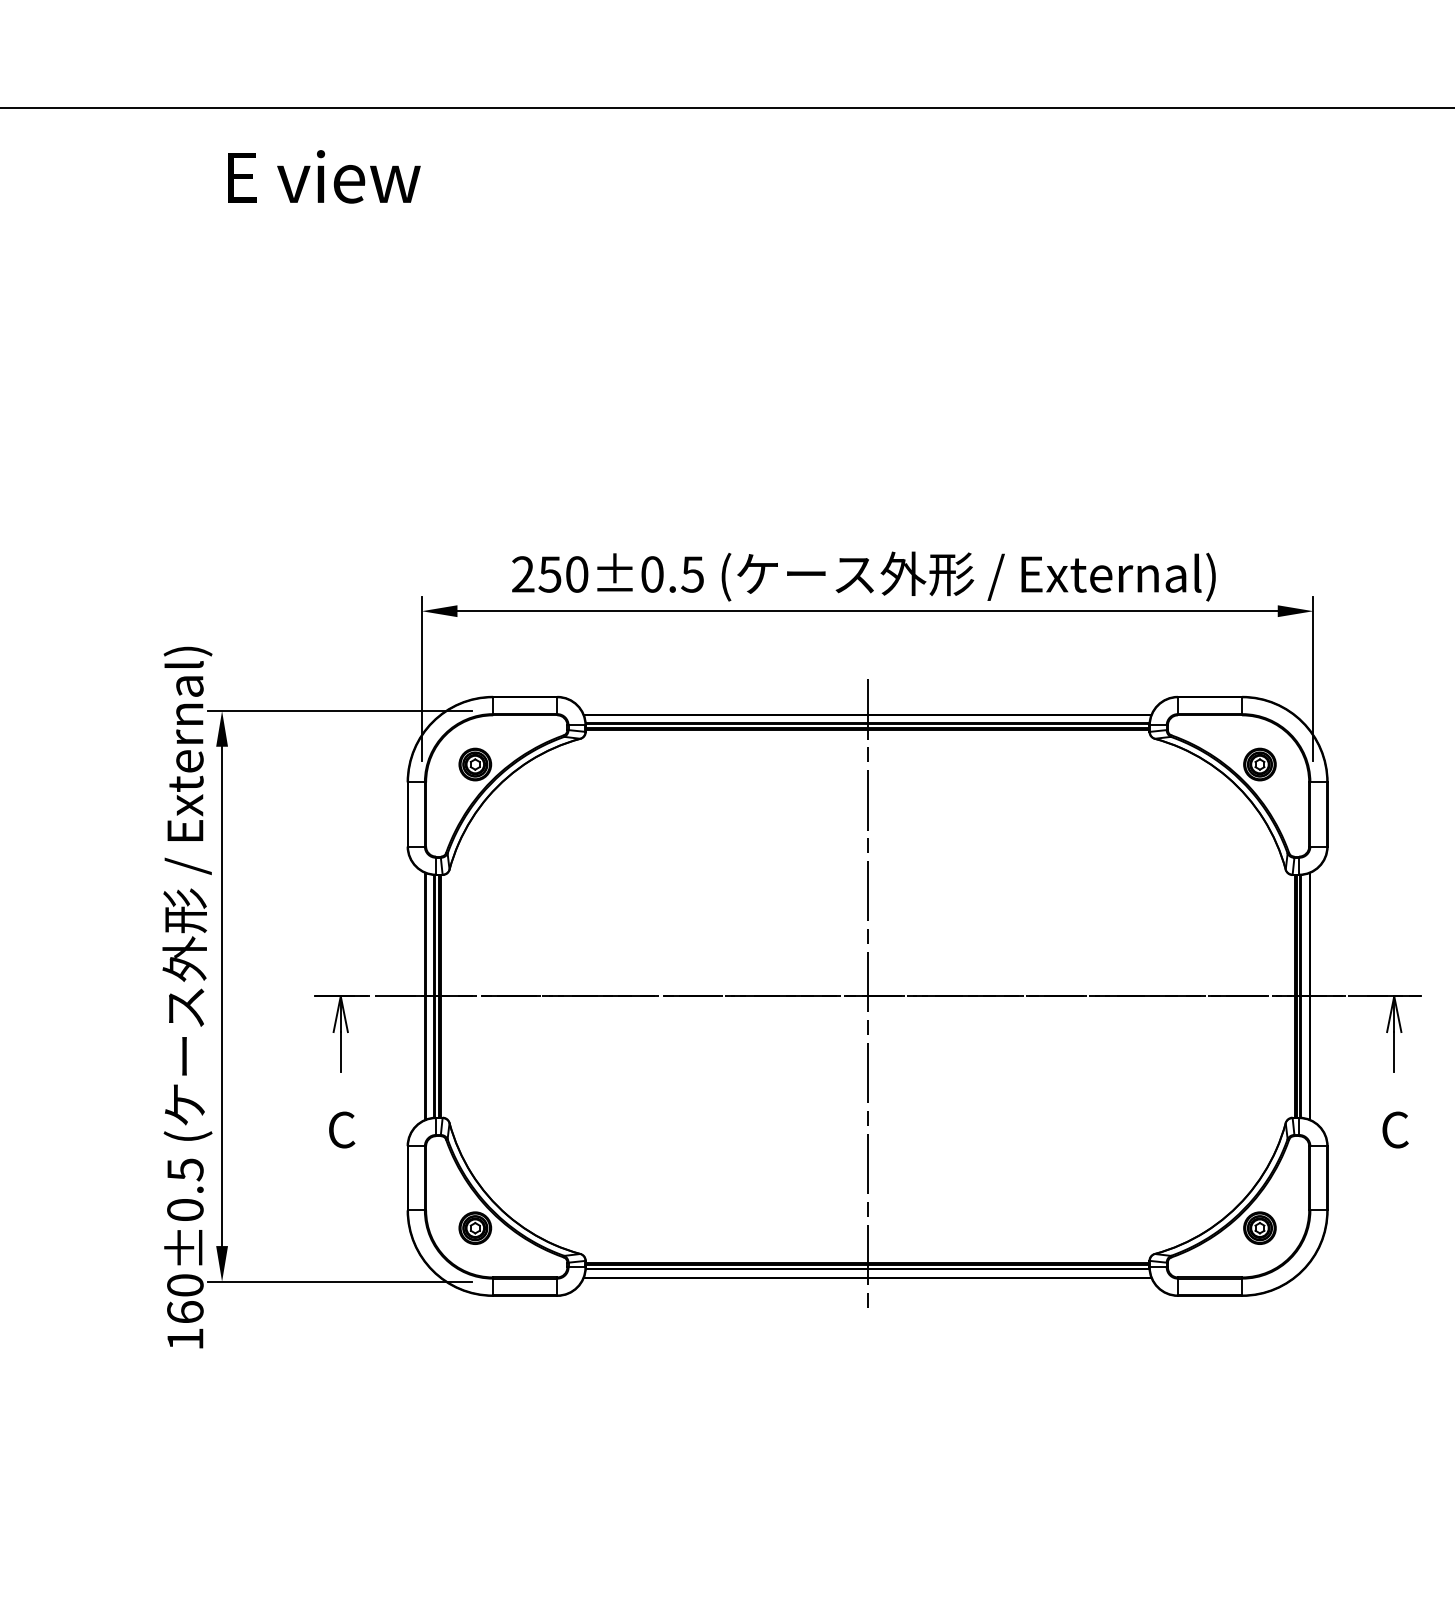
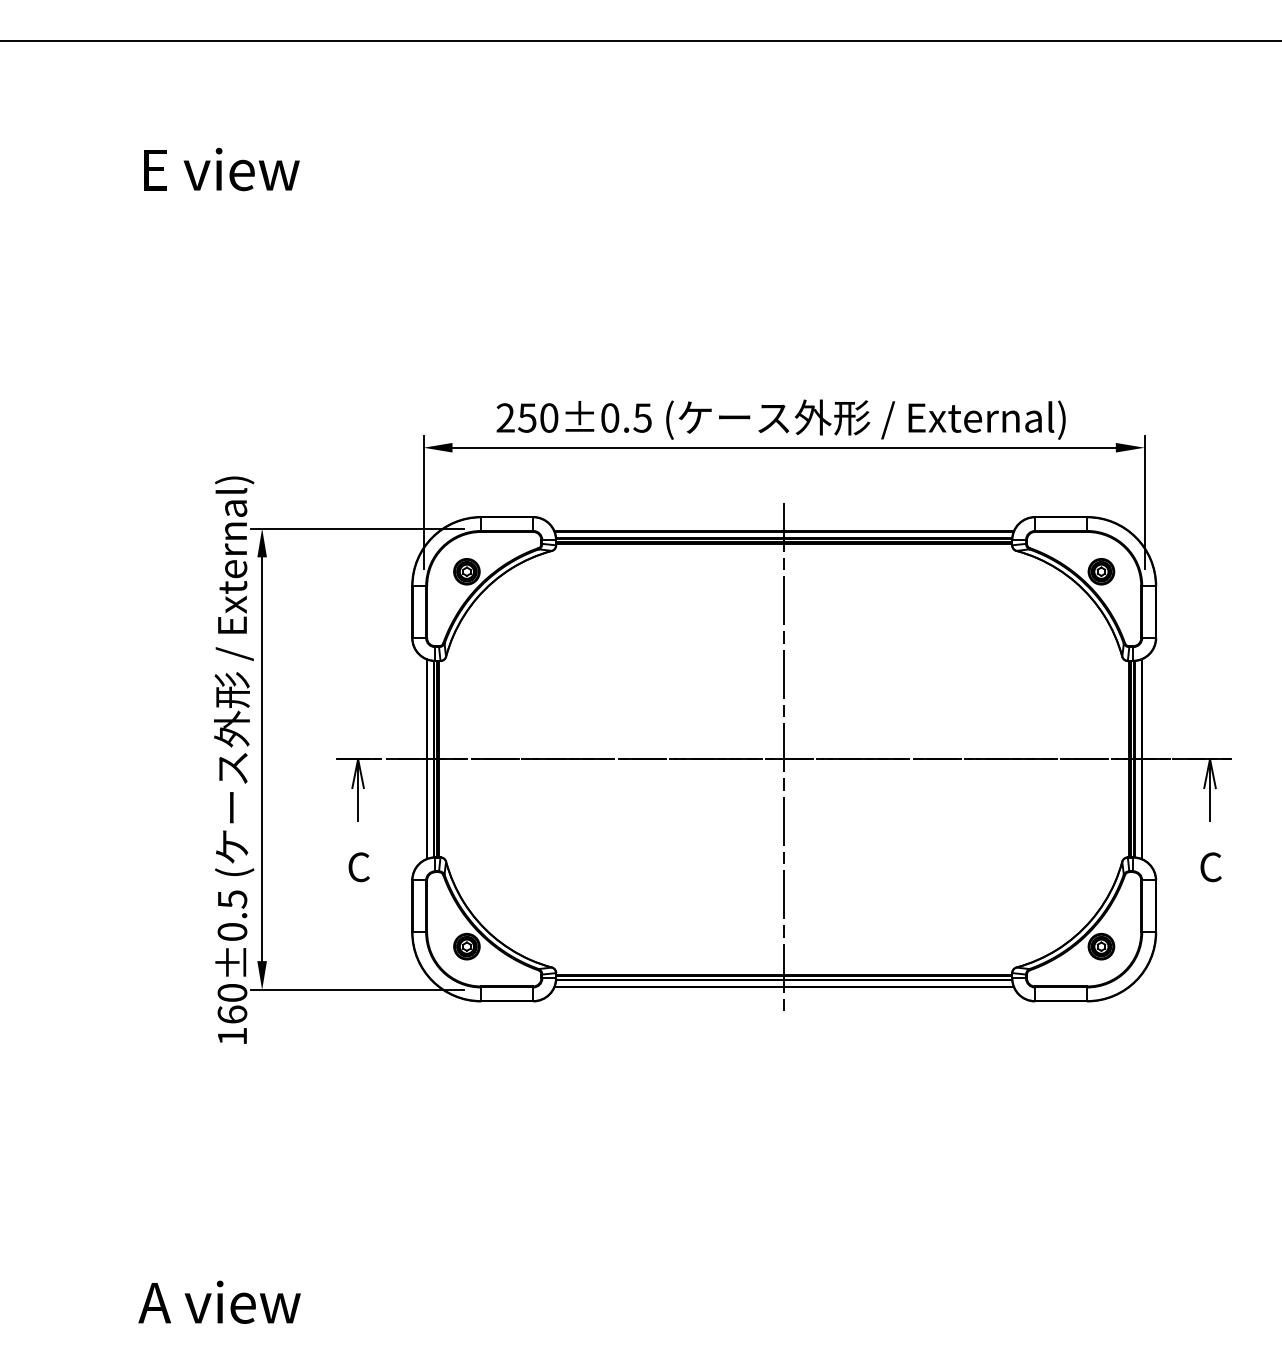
text: (323, 176) -> (221, 169), moved

